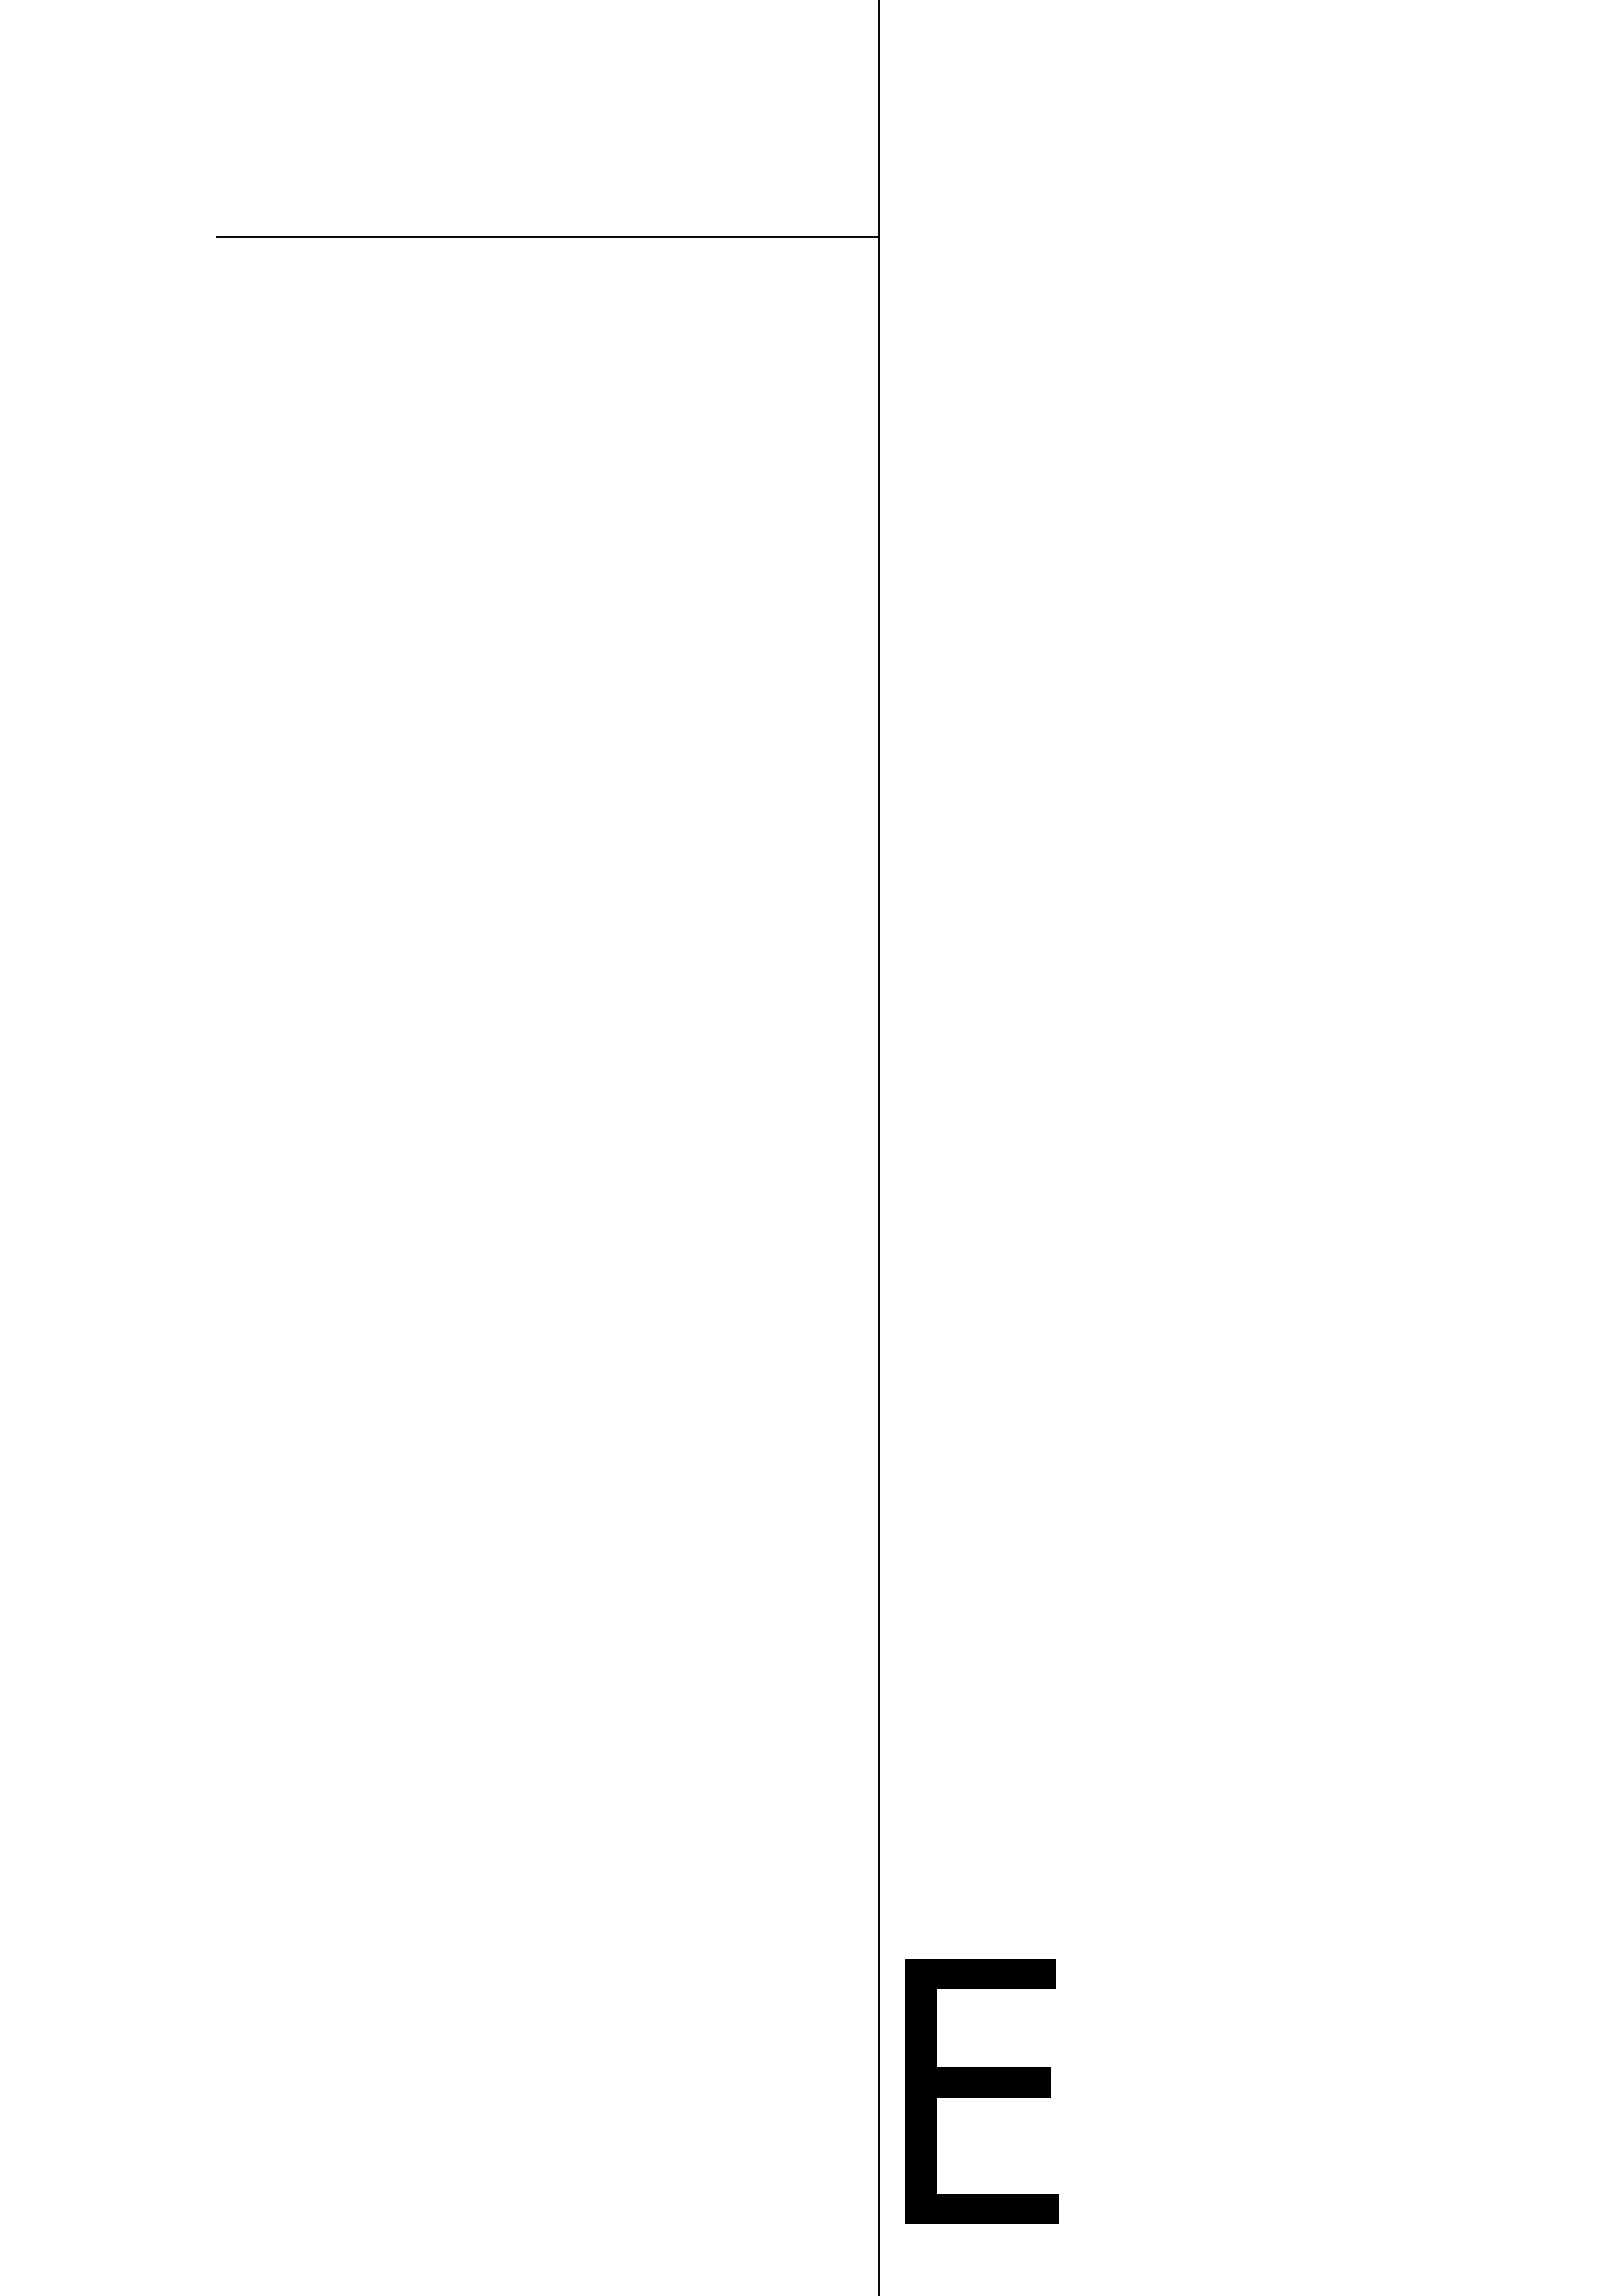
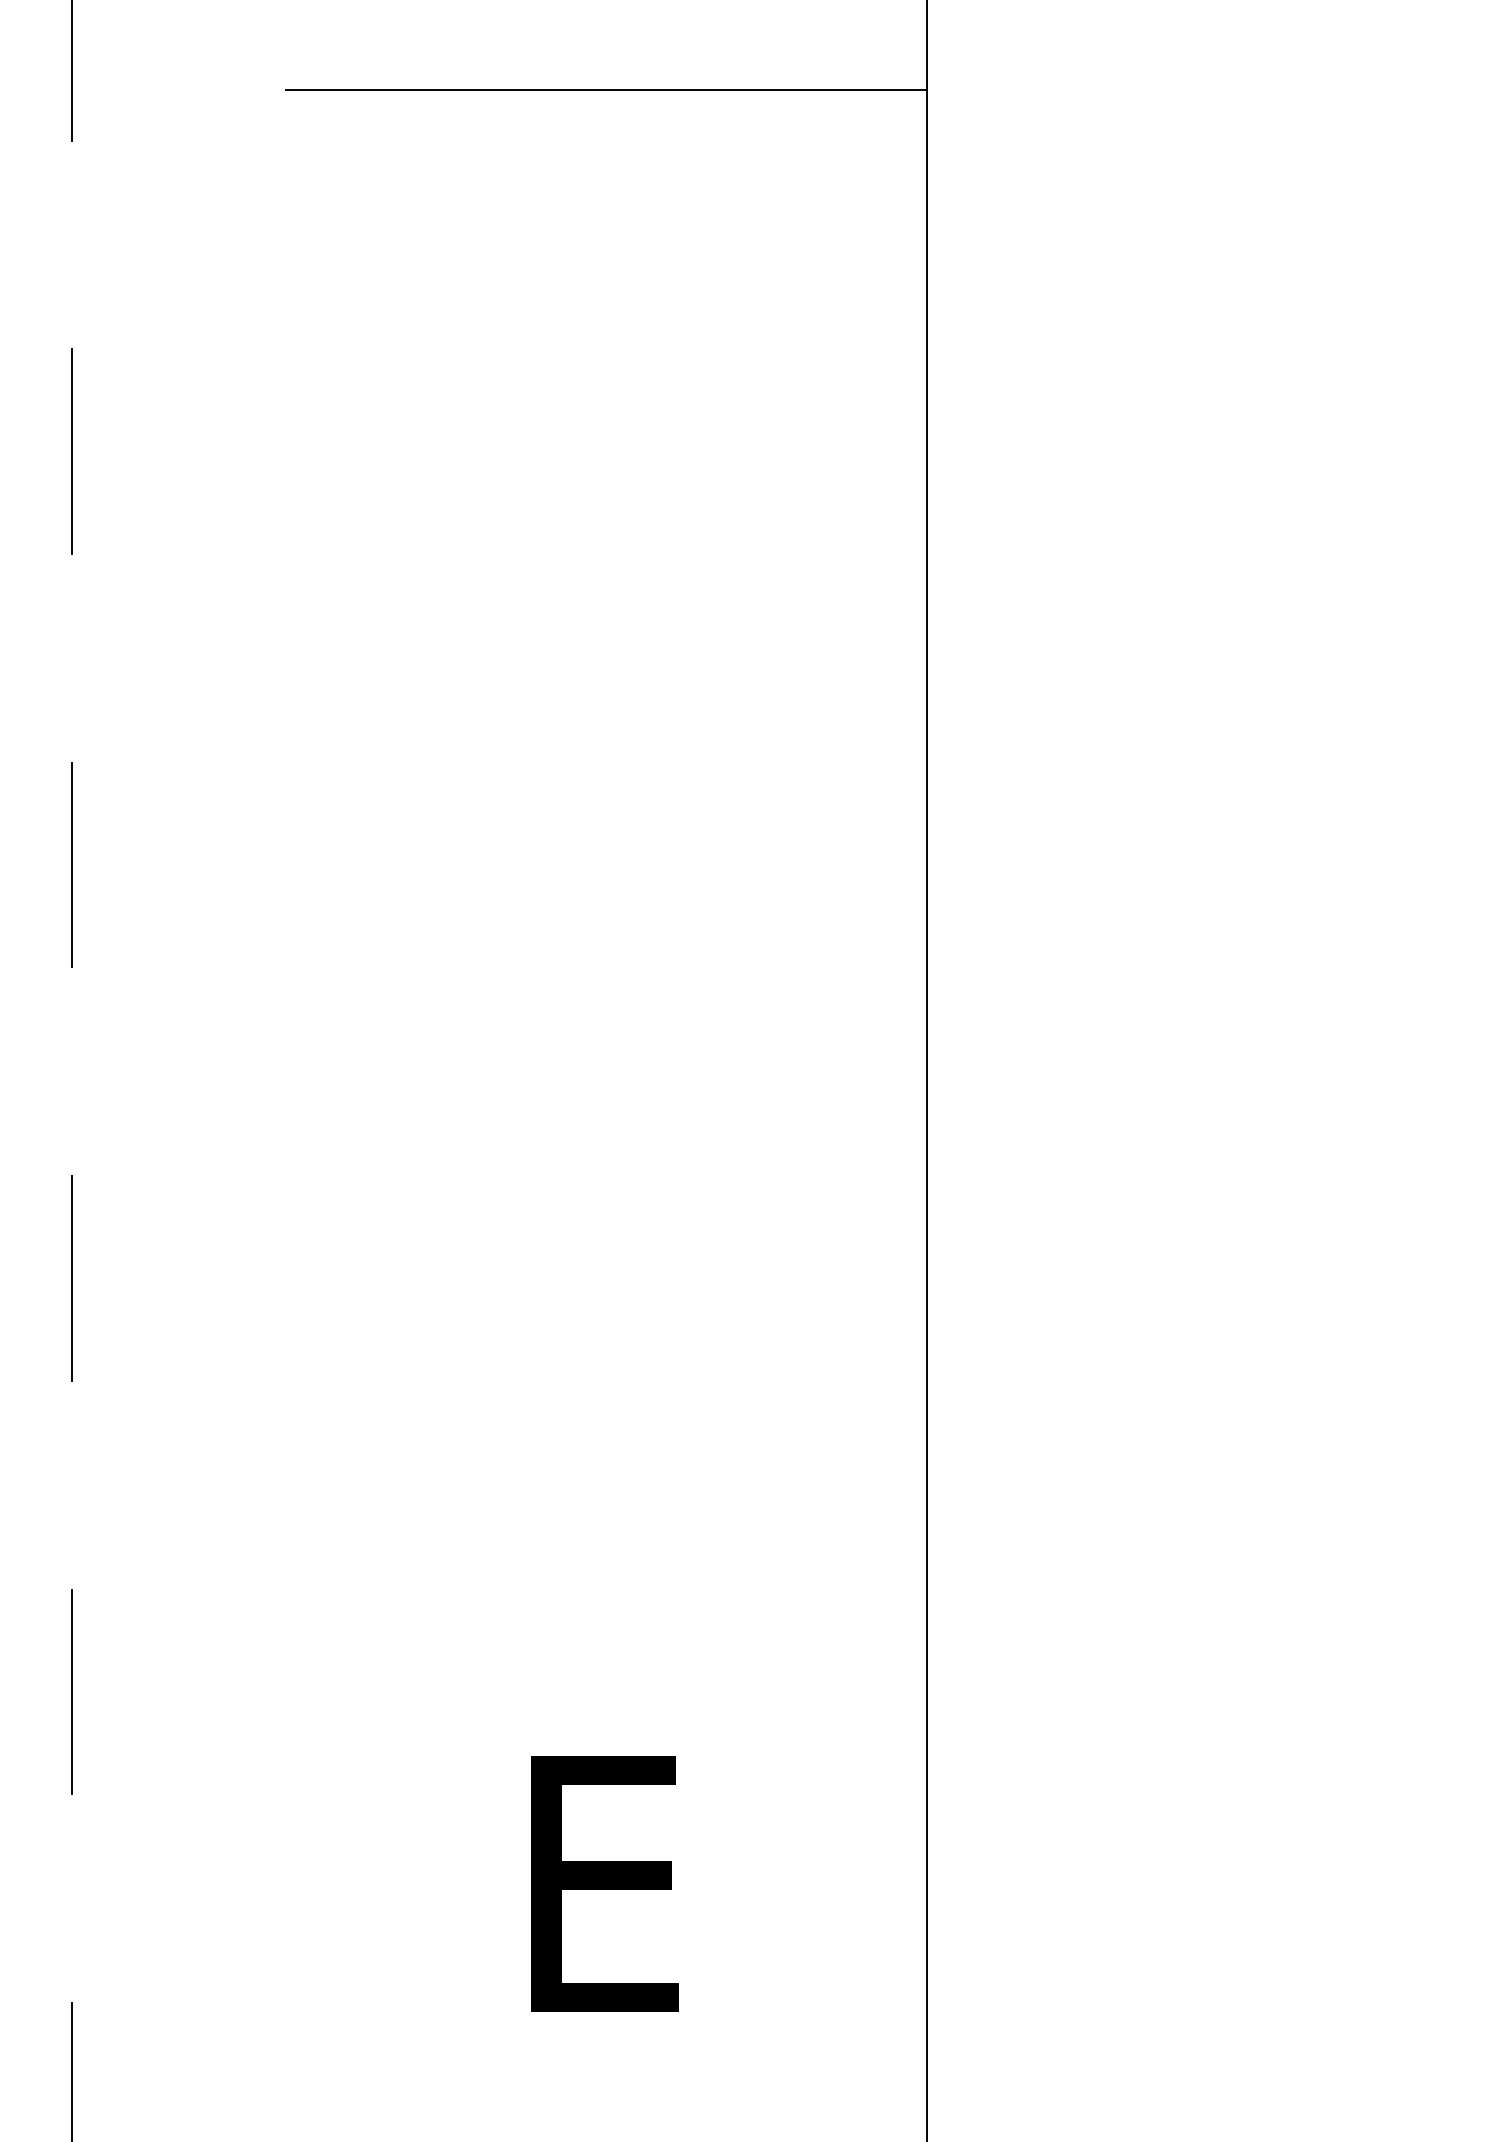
text: (981, 2091) -> (604, 1884), moved

